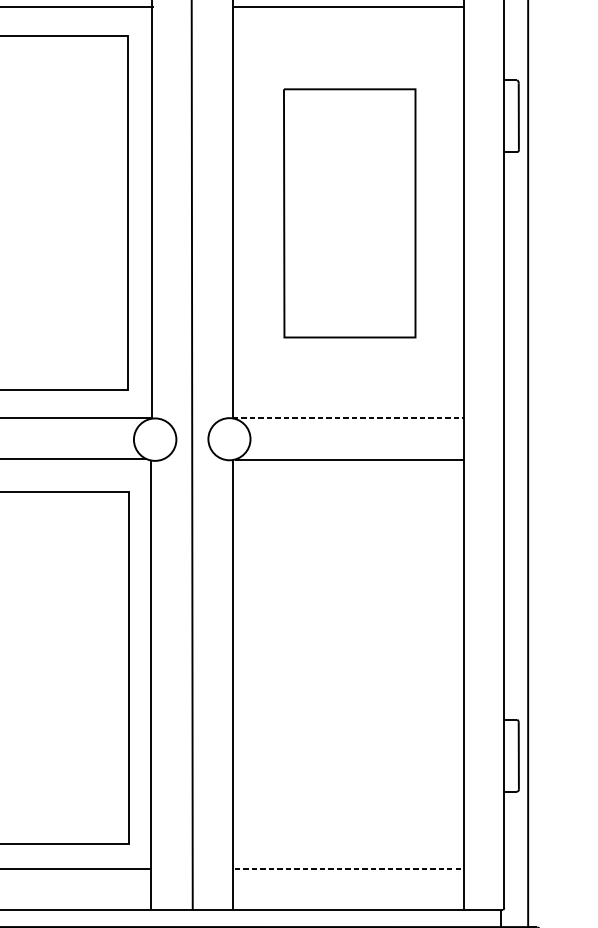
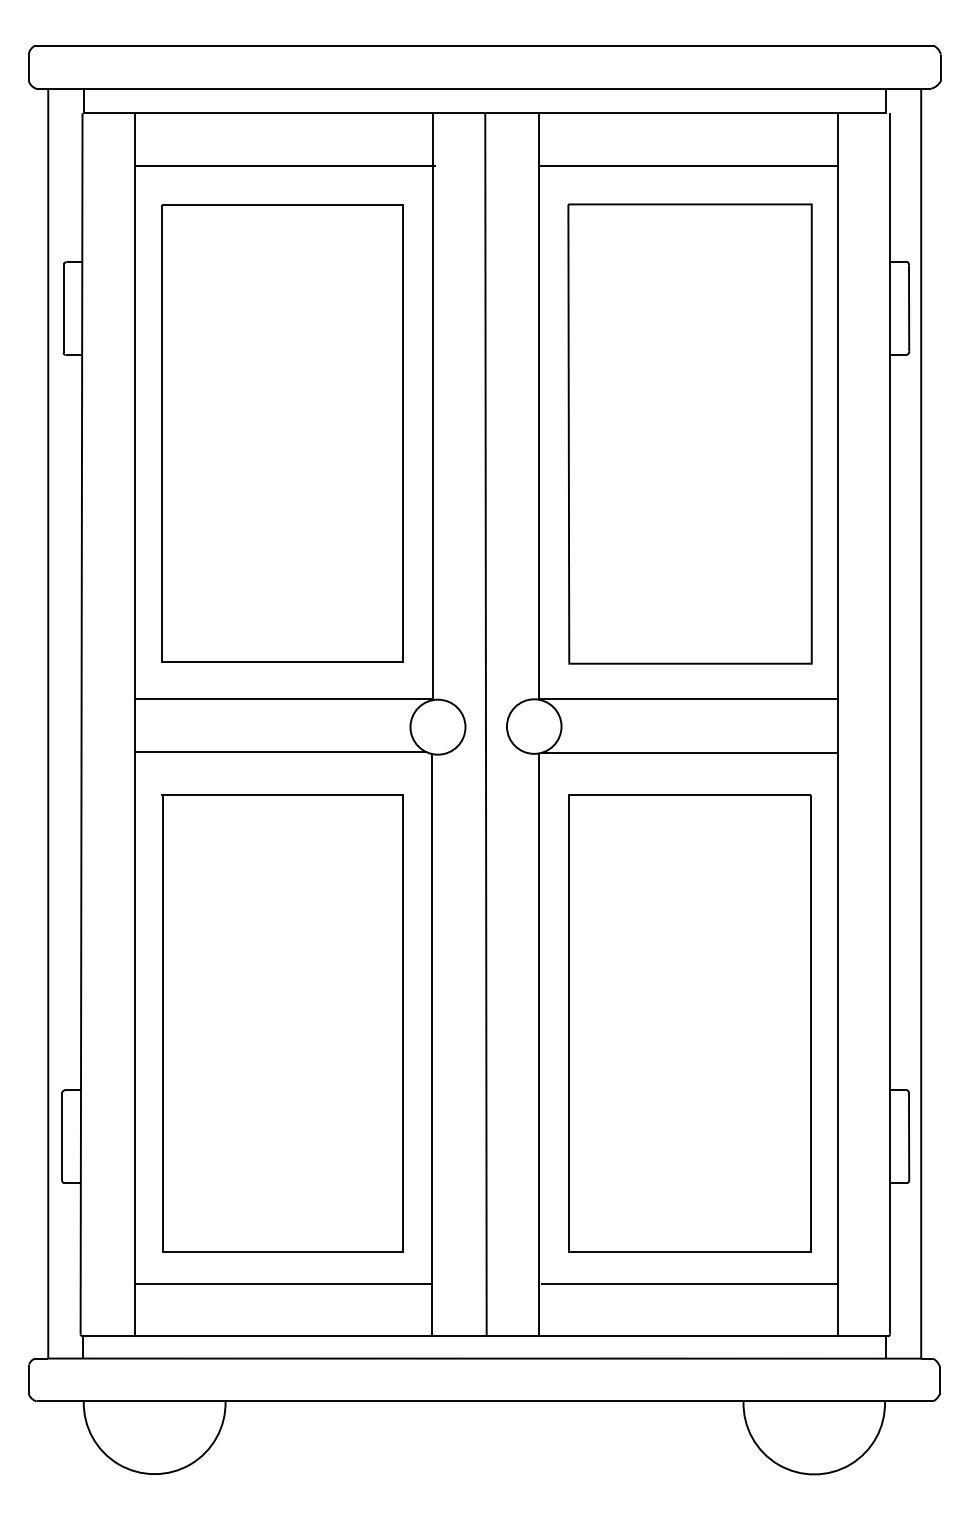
part: (349, 212) -> (689, 433), size x1.43
line: (348, 417) -> (688, 698), dashed -> solid
part: (349, 668) -> (689, 1023), added
line: (349, 869) -> (689, 1283), dashed -> solid

